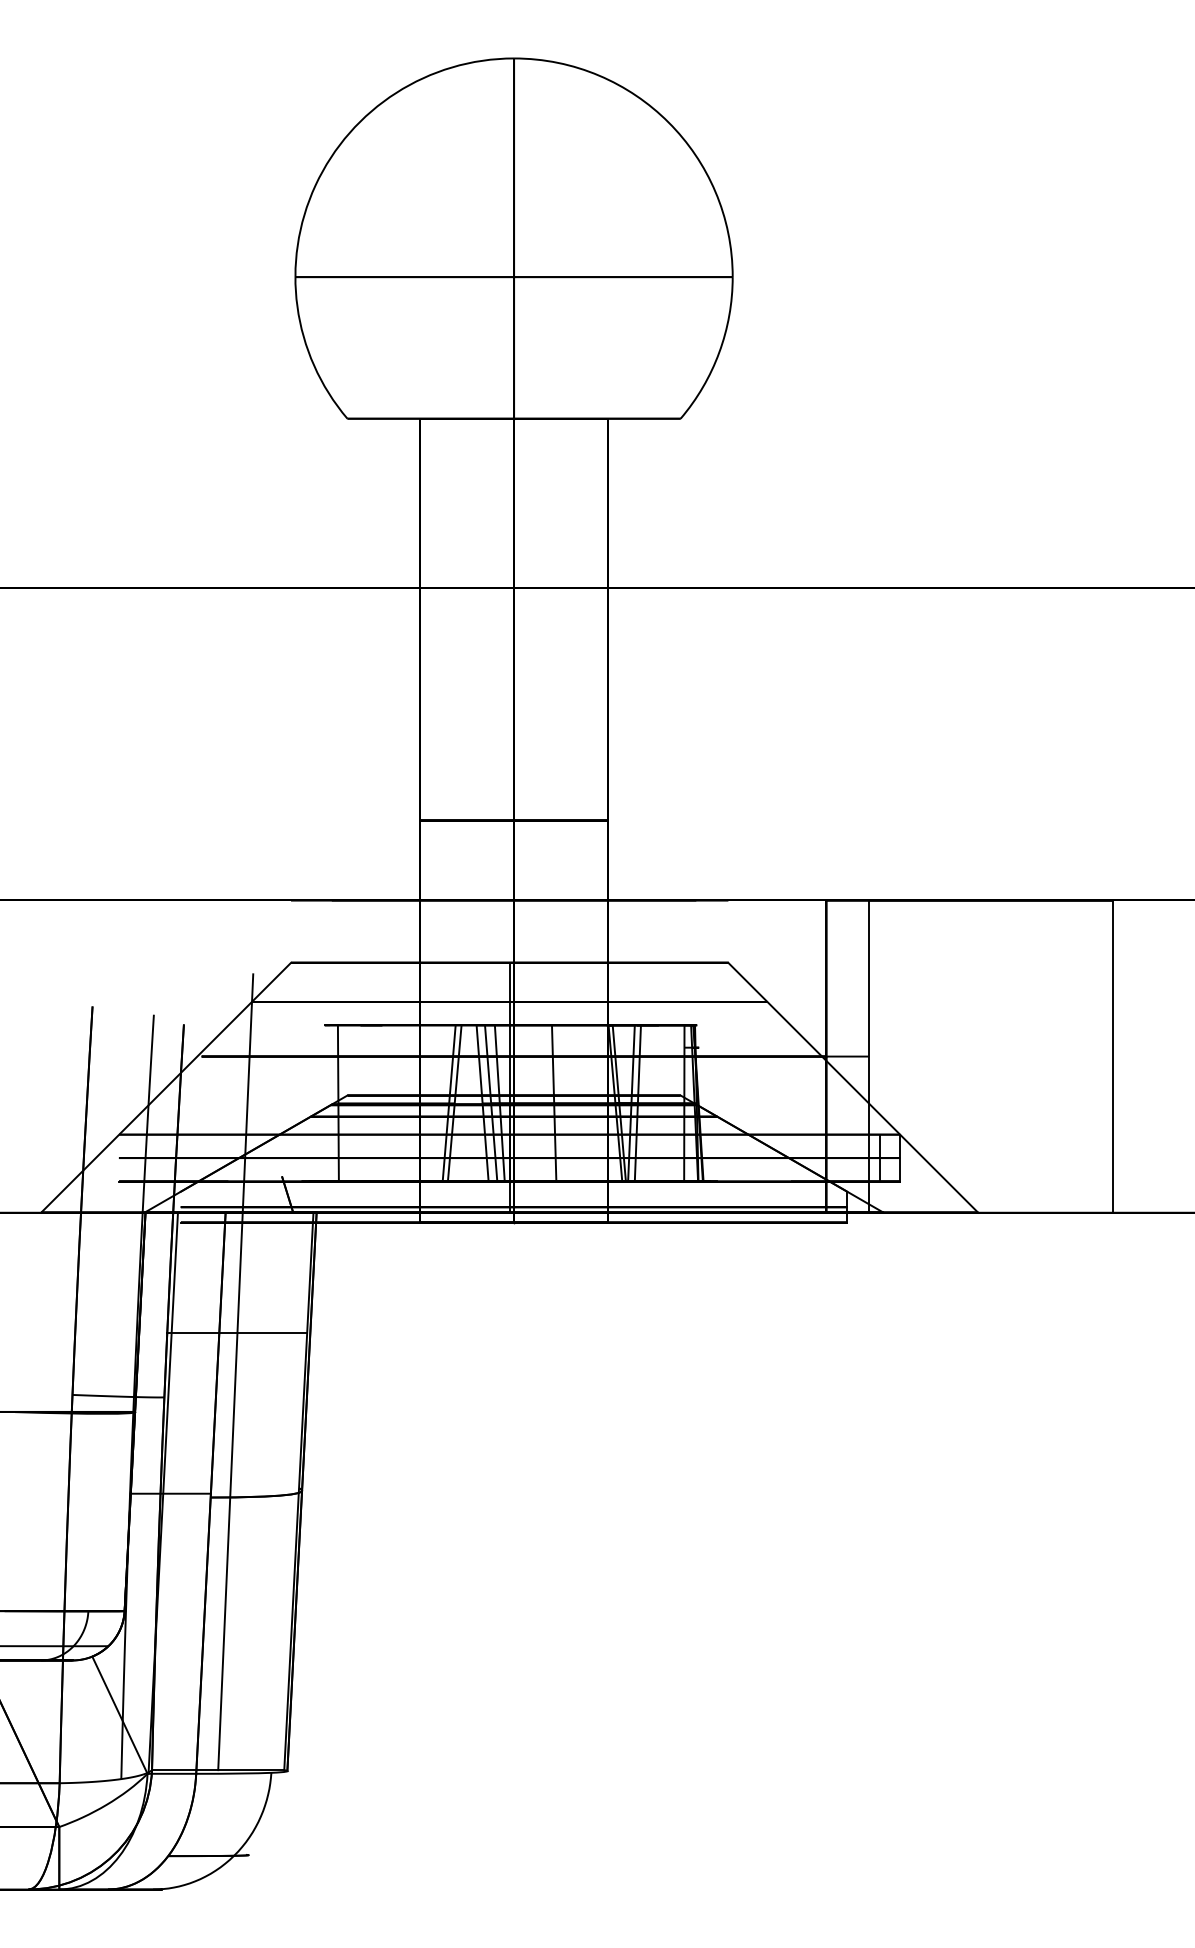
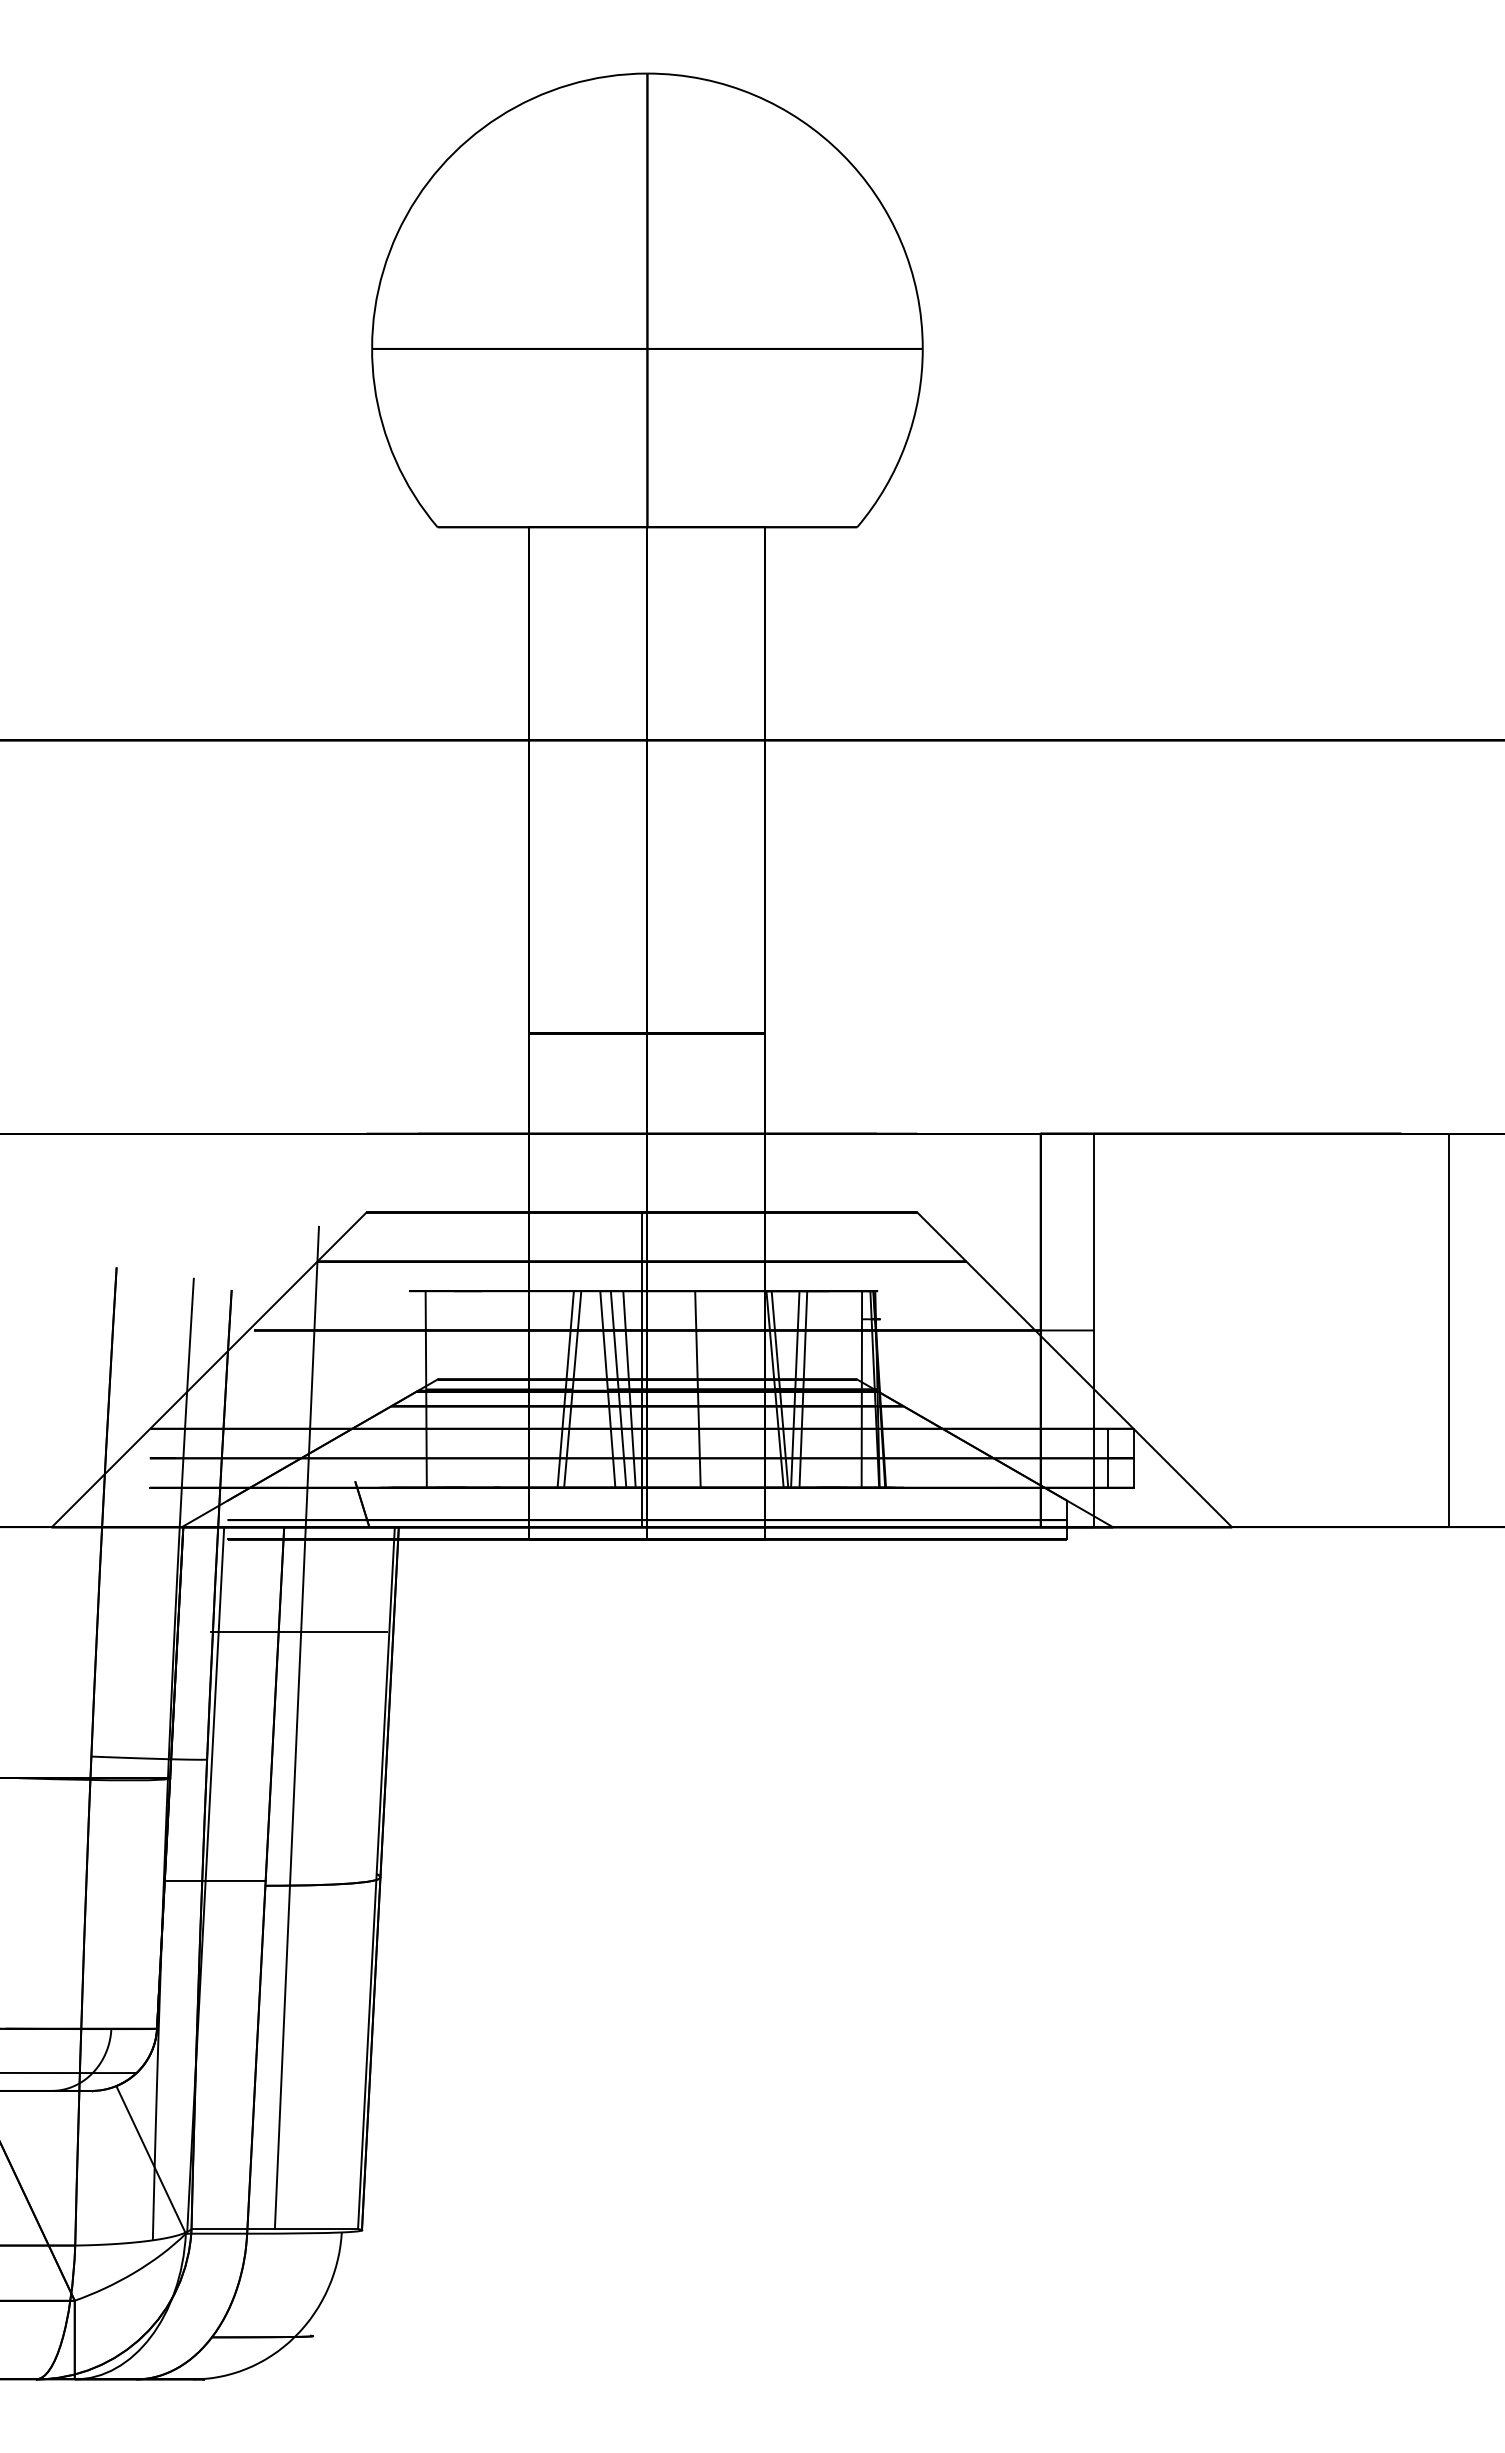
line: (1112, 1056) -> (1449, 1330), moved
line: (236, 1332) -> (298, 1631), moved

